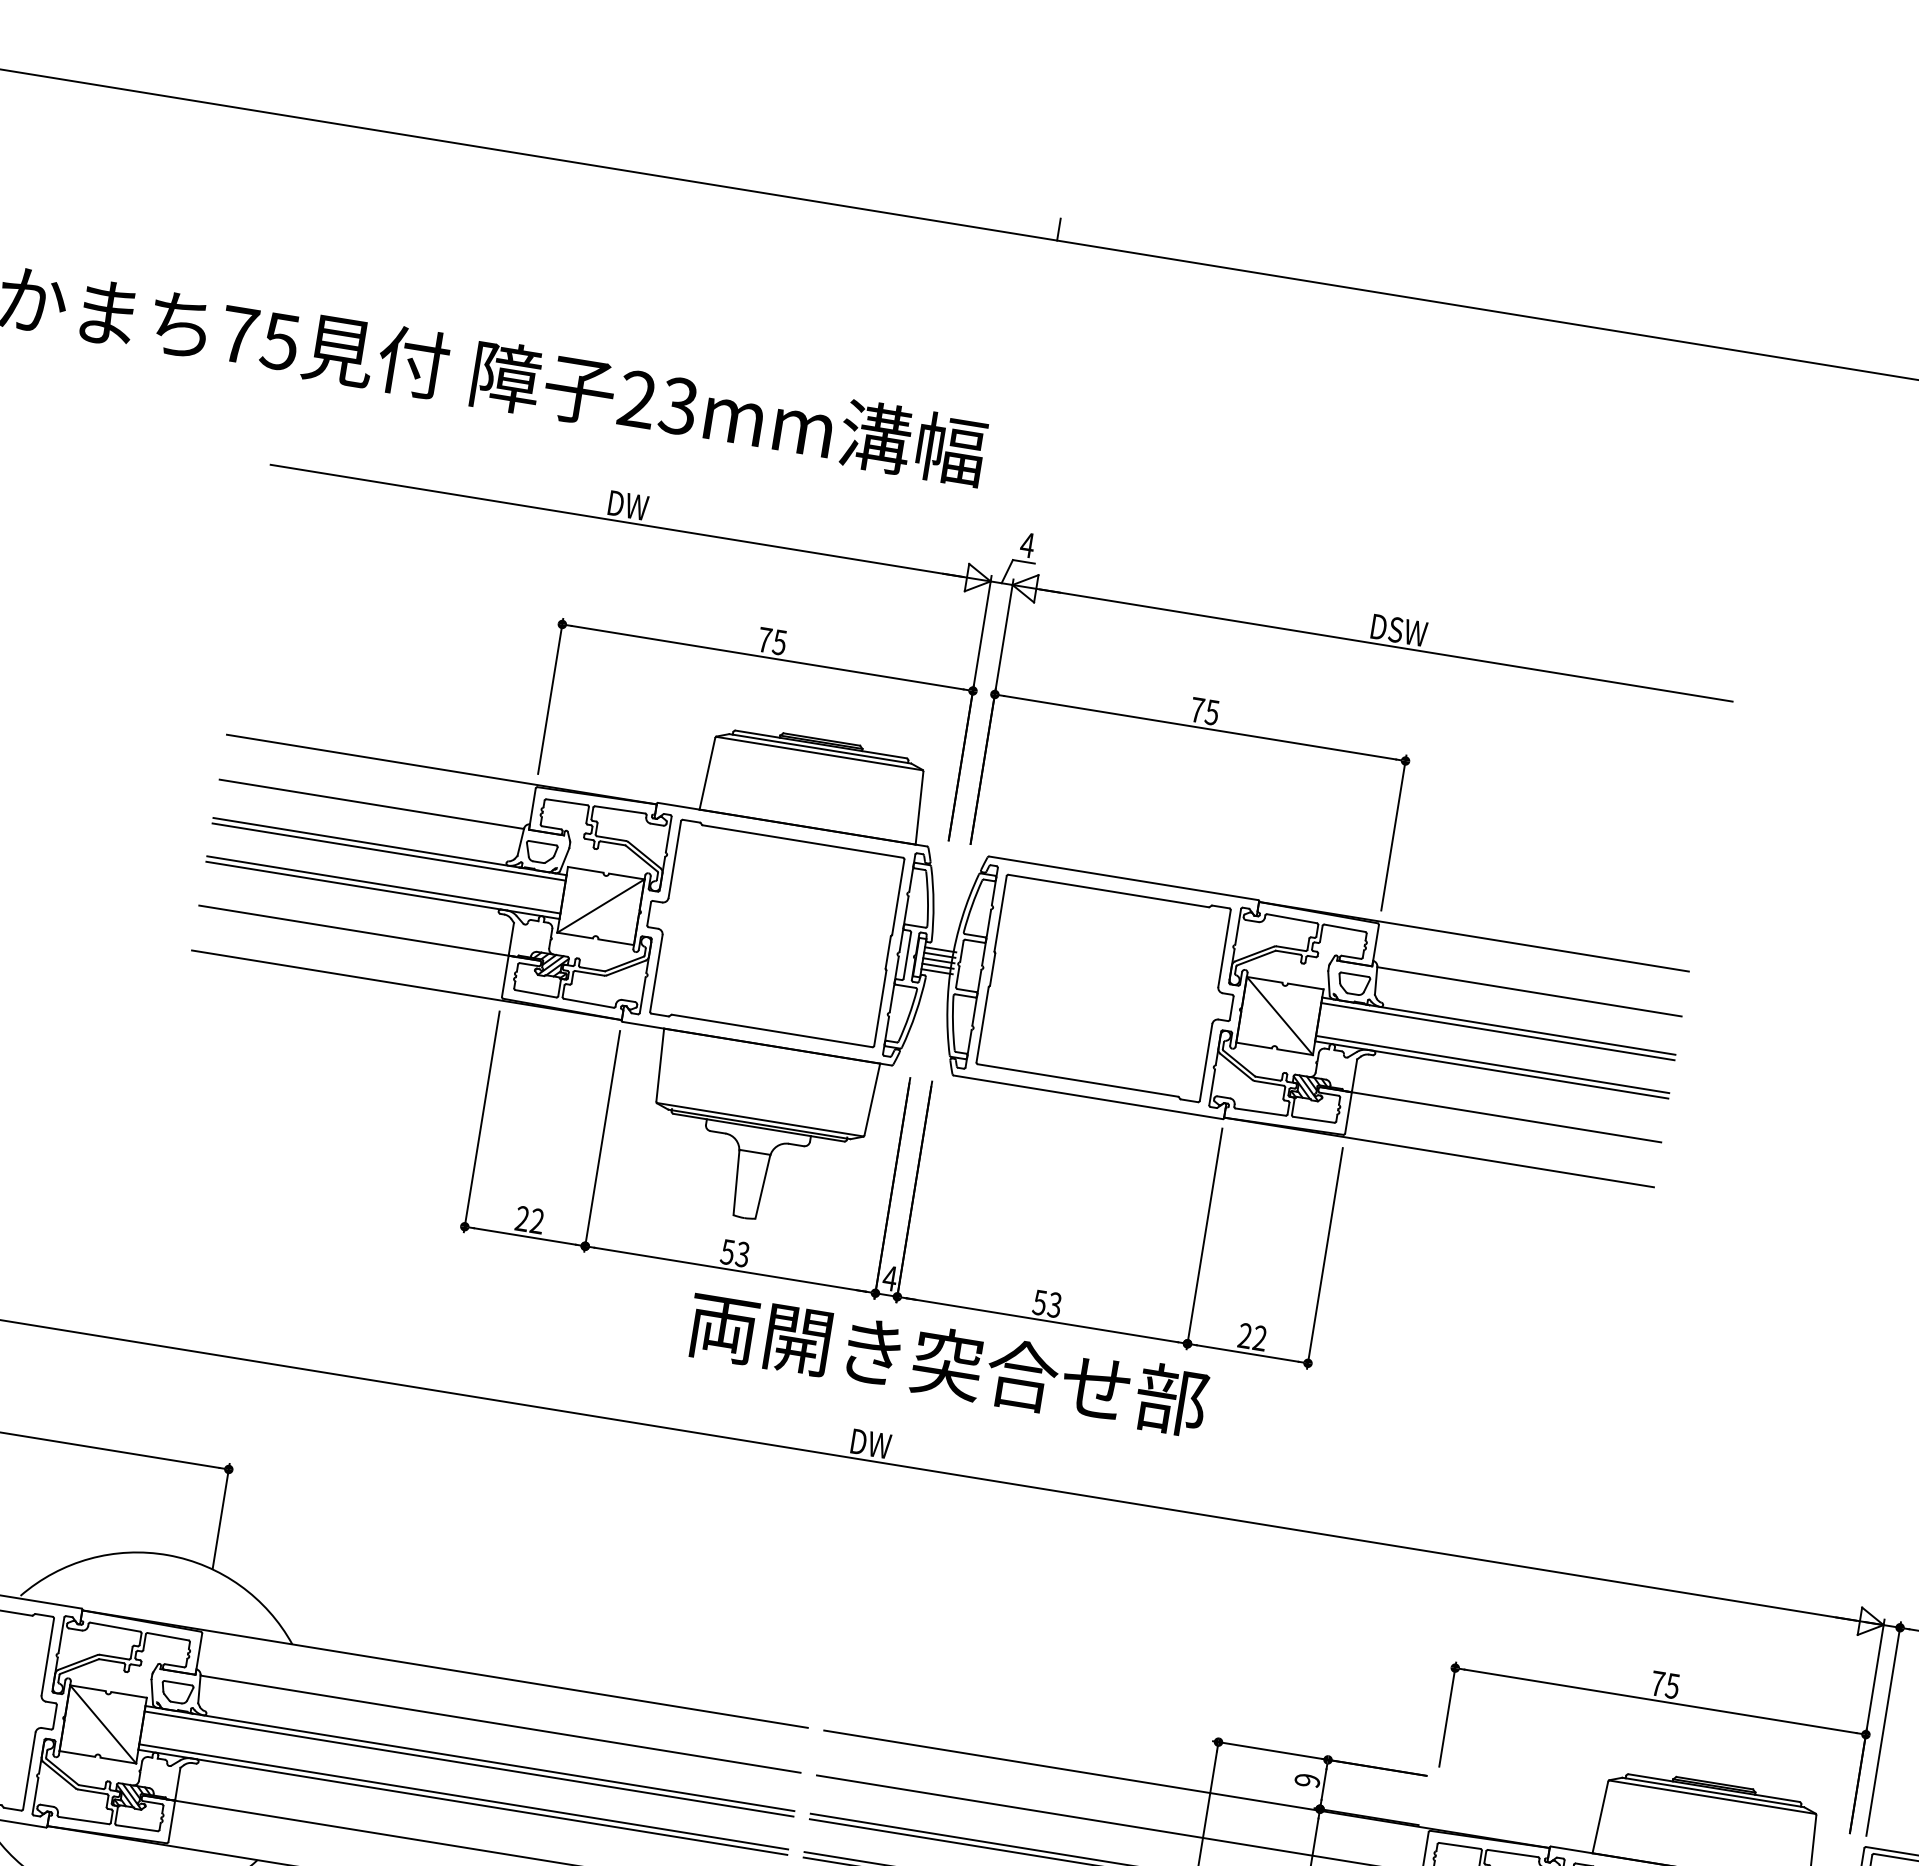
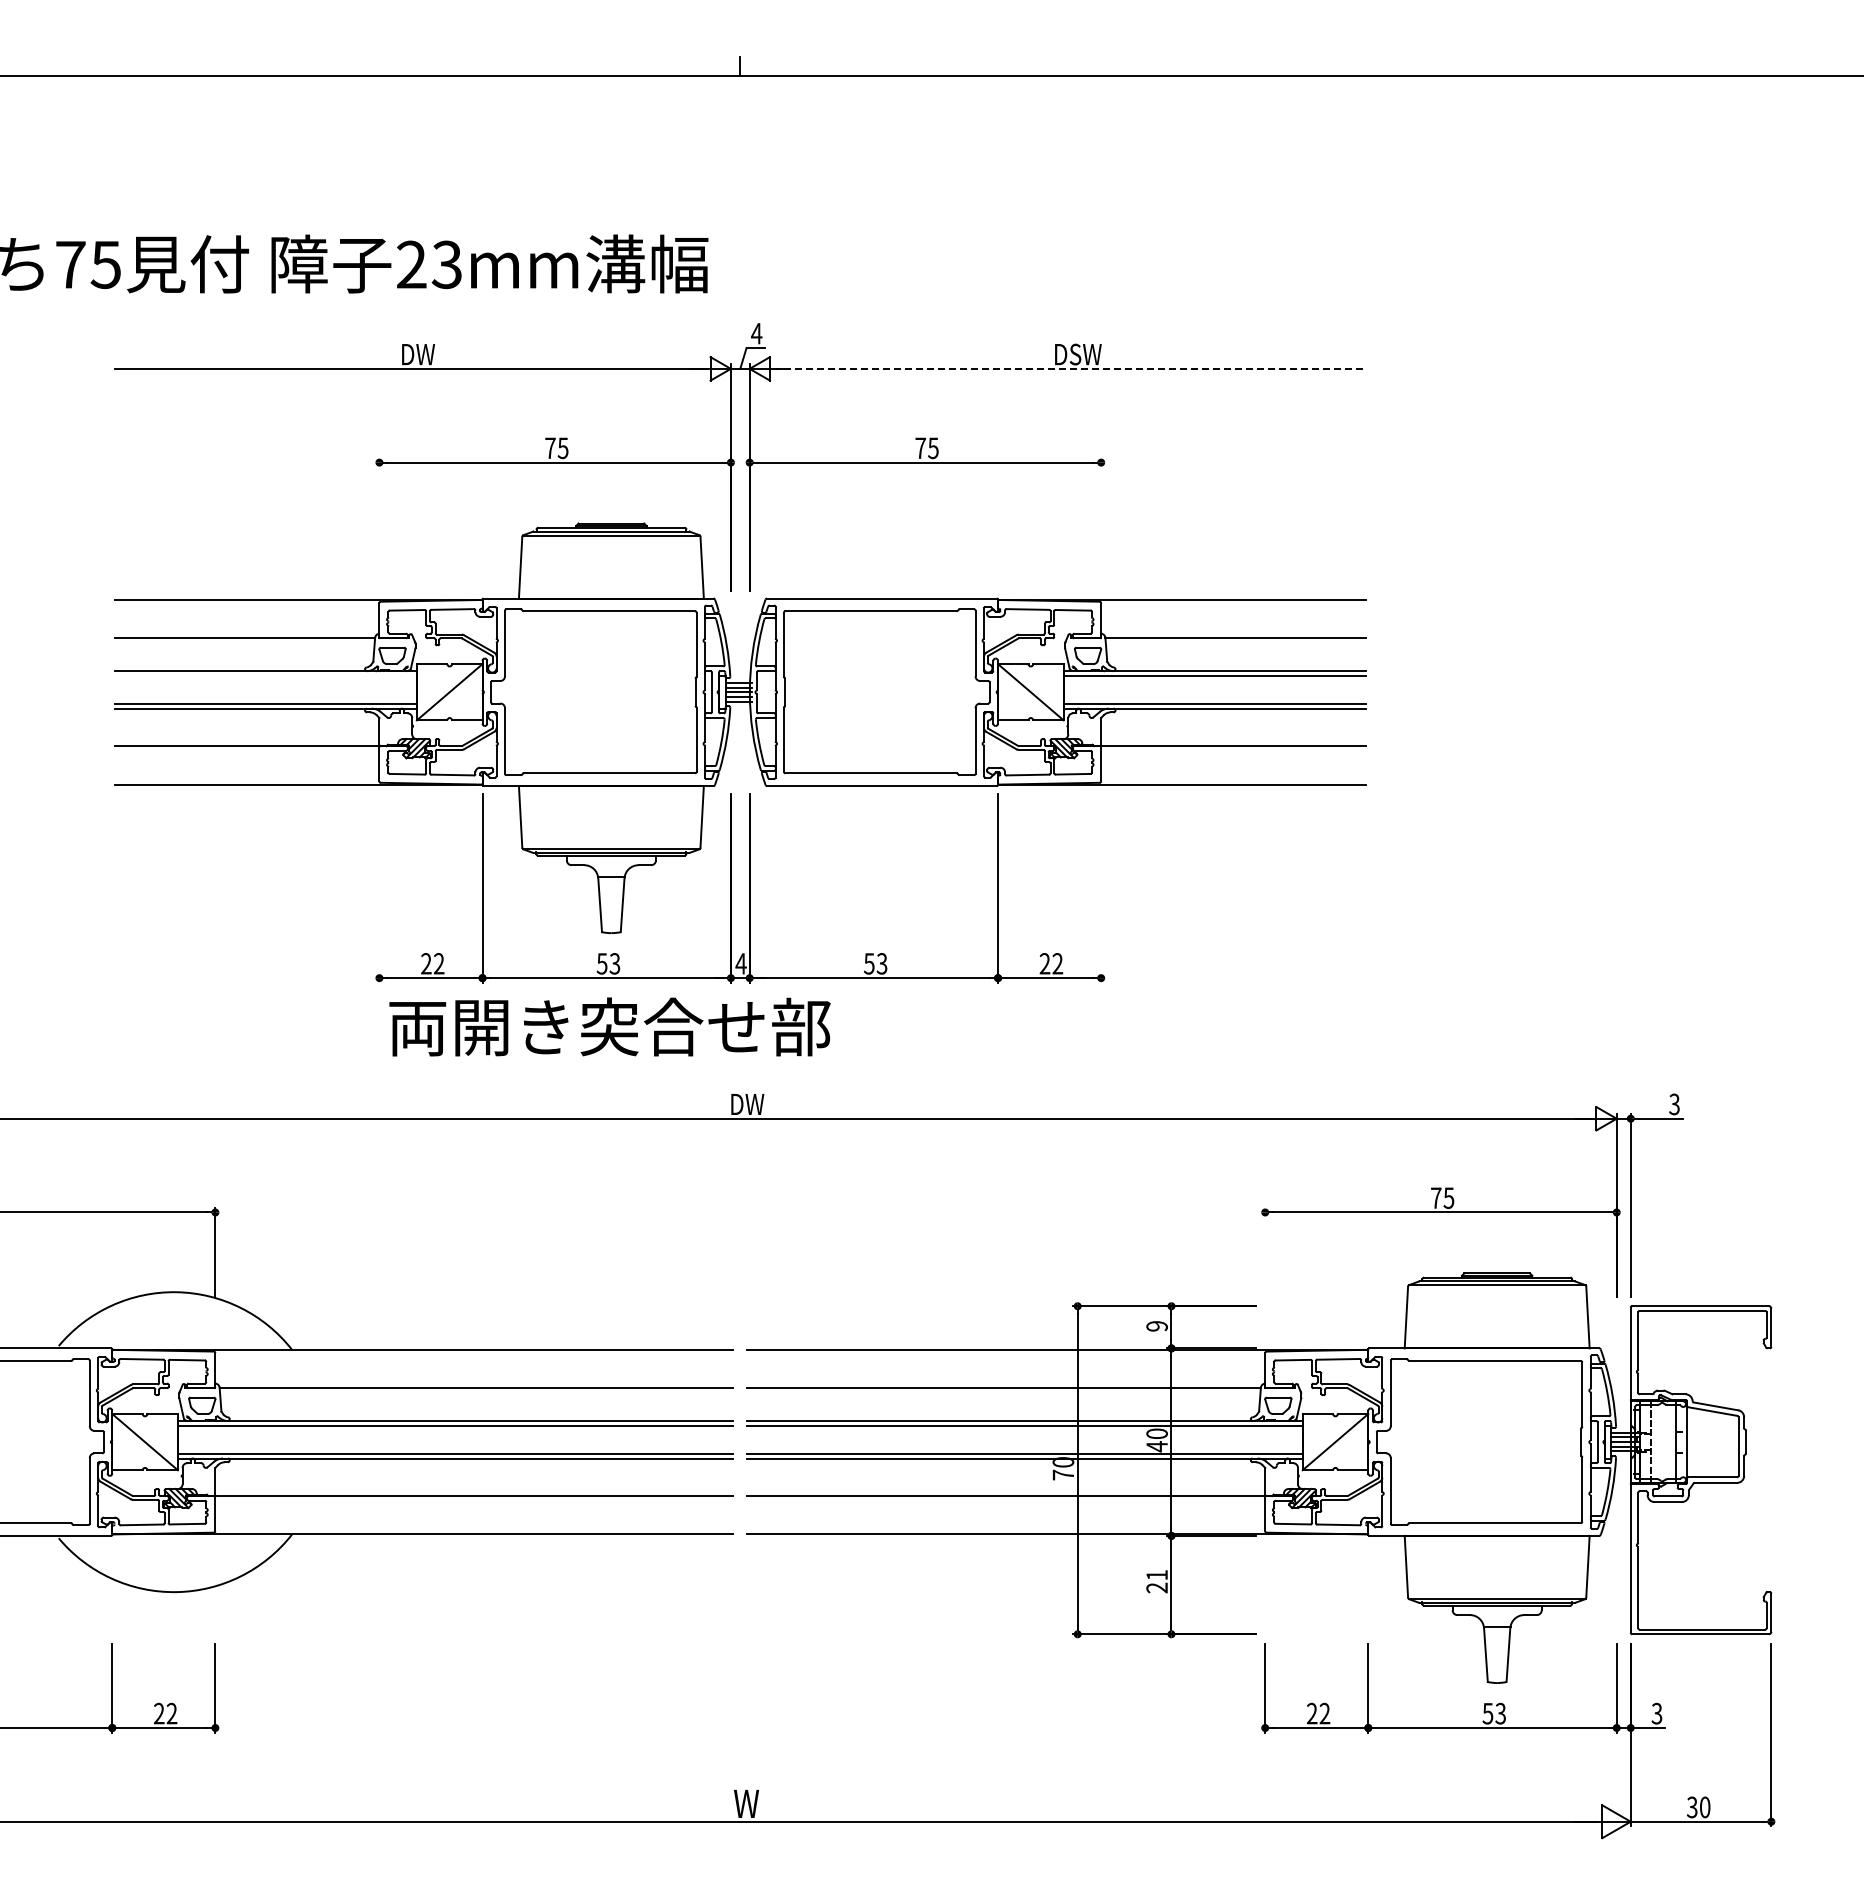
line: (1387, 645) -> (1070, 368), solid -> dashed
line: (550, 695) -> (379, 523), removed
line: (1394, 832) -> (1101, 523), removed
line: (388, 851) -> (265, 675), removed
line: (482, 1120) -> (379, 887), removed
line: (1325, 1257) -> (1101, 887), removed
text: (947, 1362) -> (609, 1026), moved
line: (1448, 1713) -> (1265, 1251), removed

